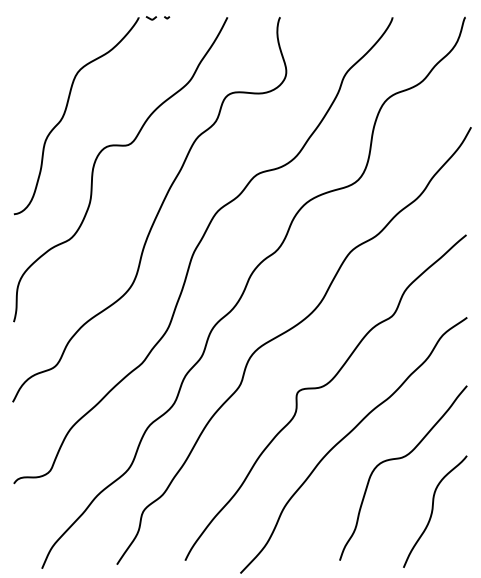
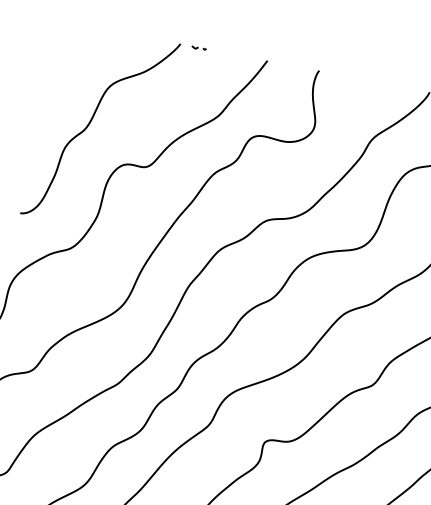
part: (157, 18) -> (198, 48), size x0.62

